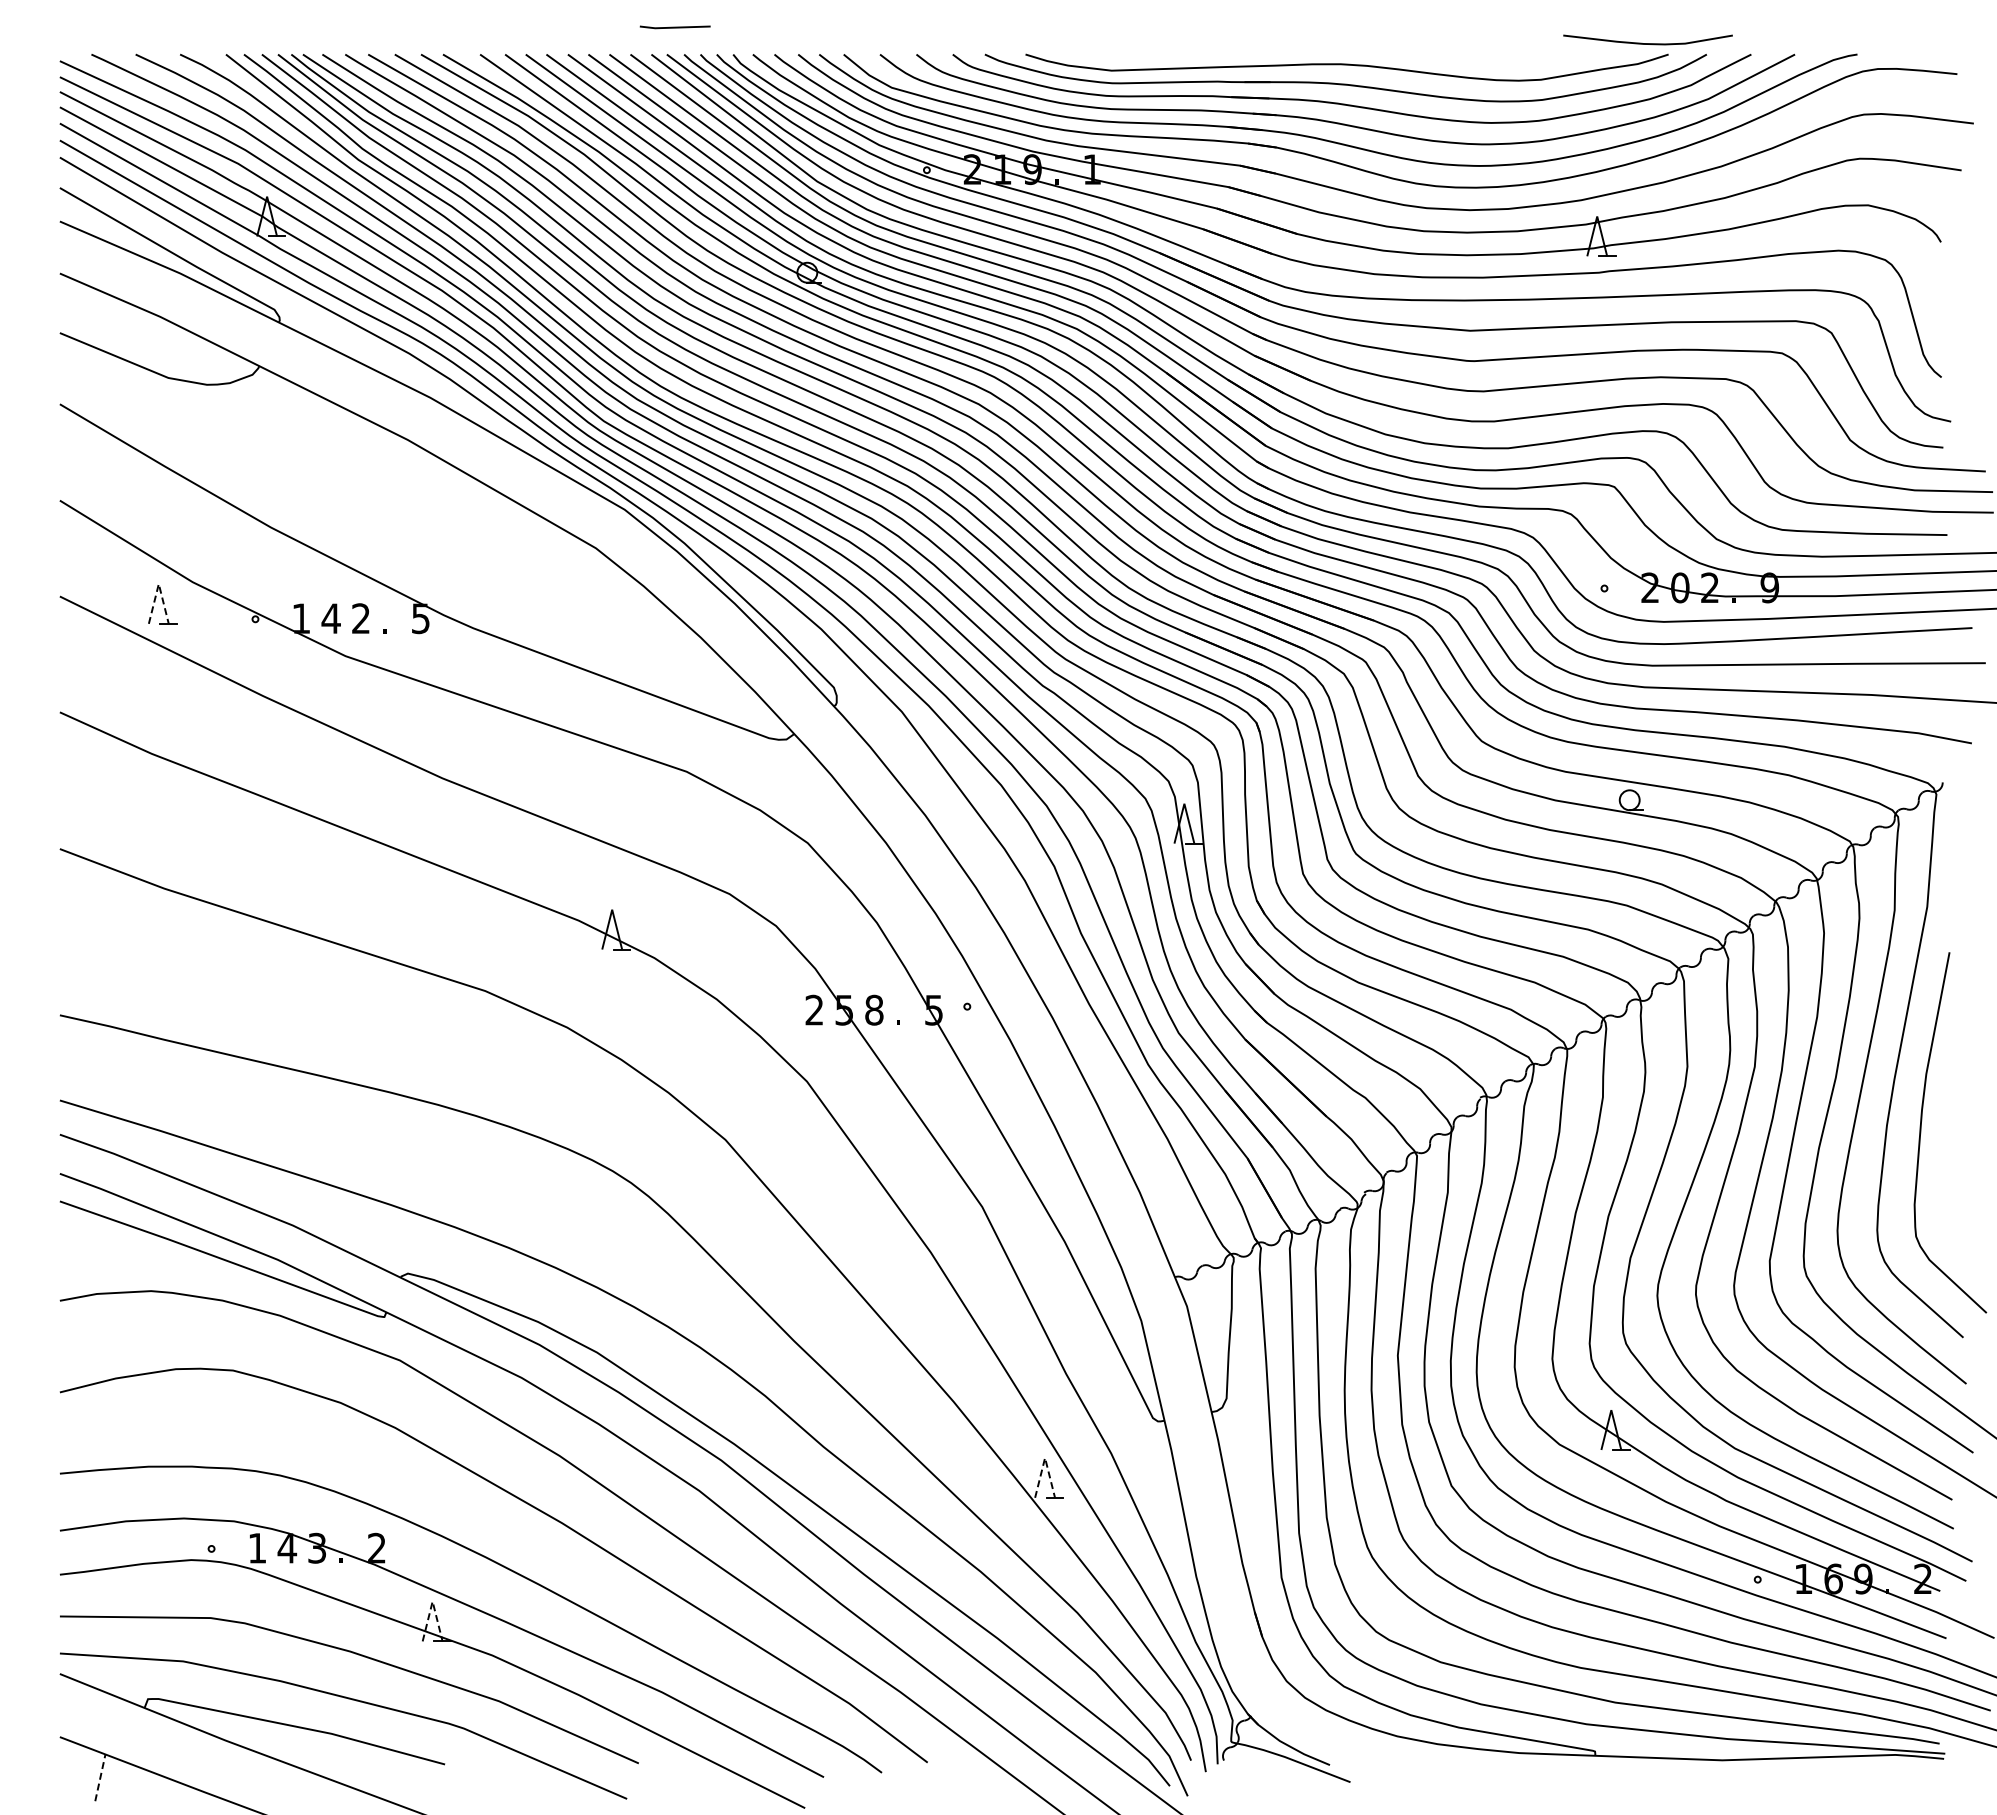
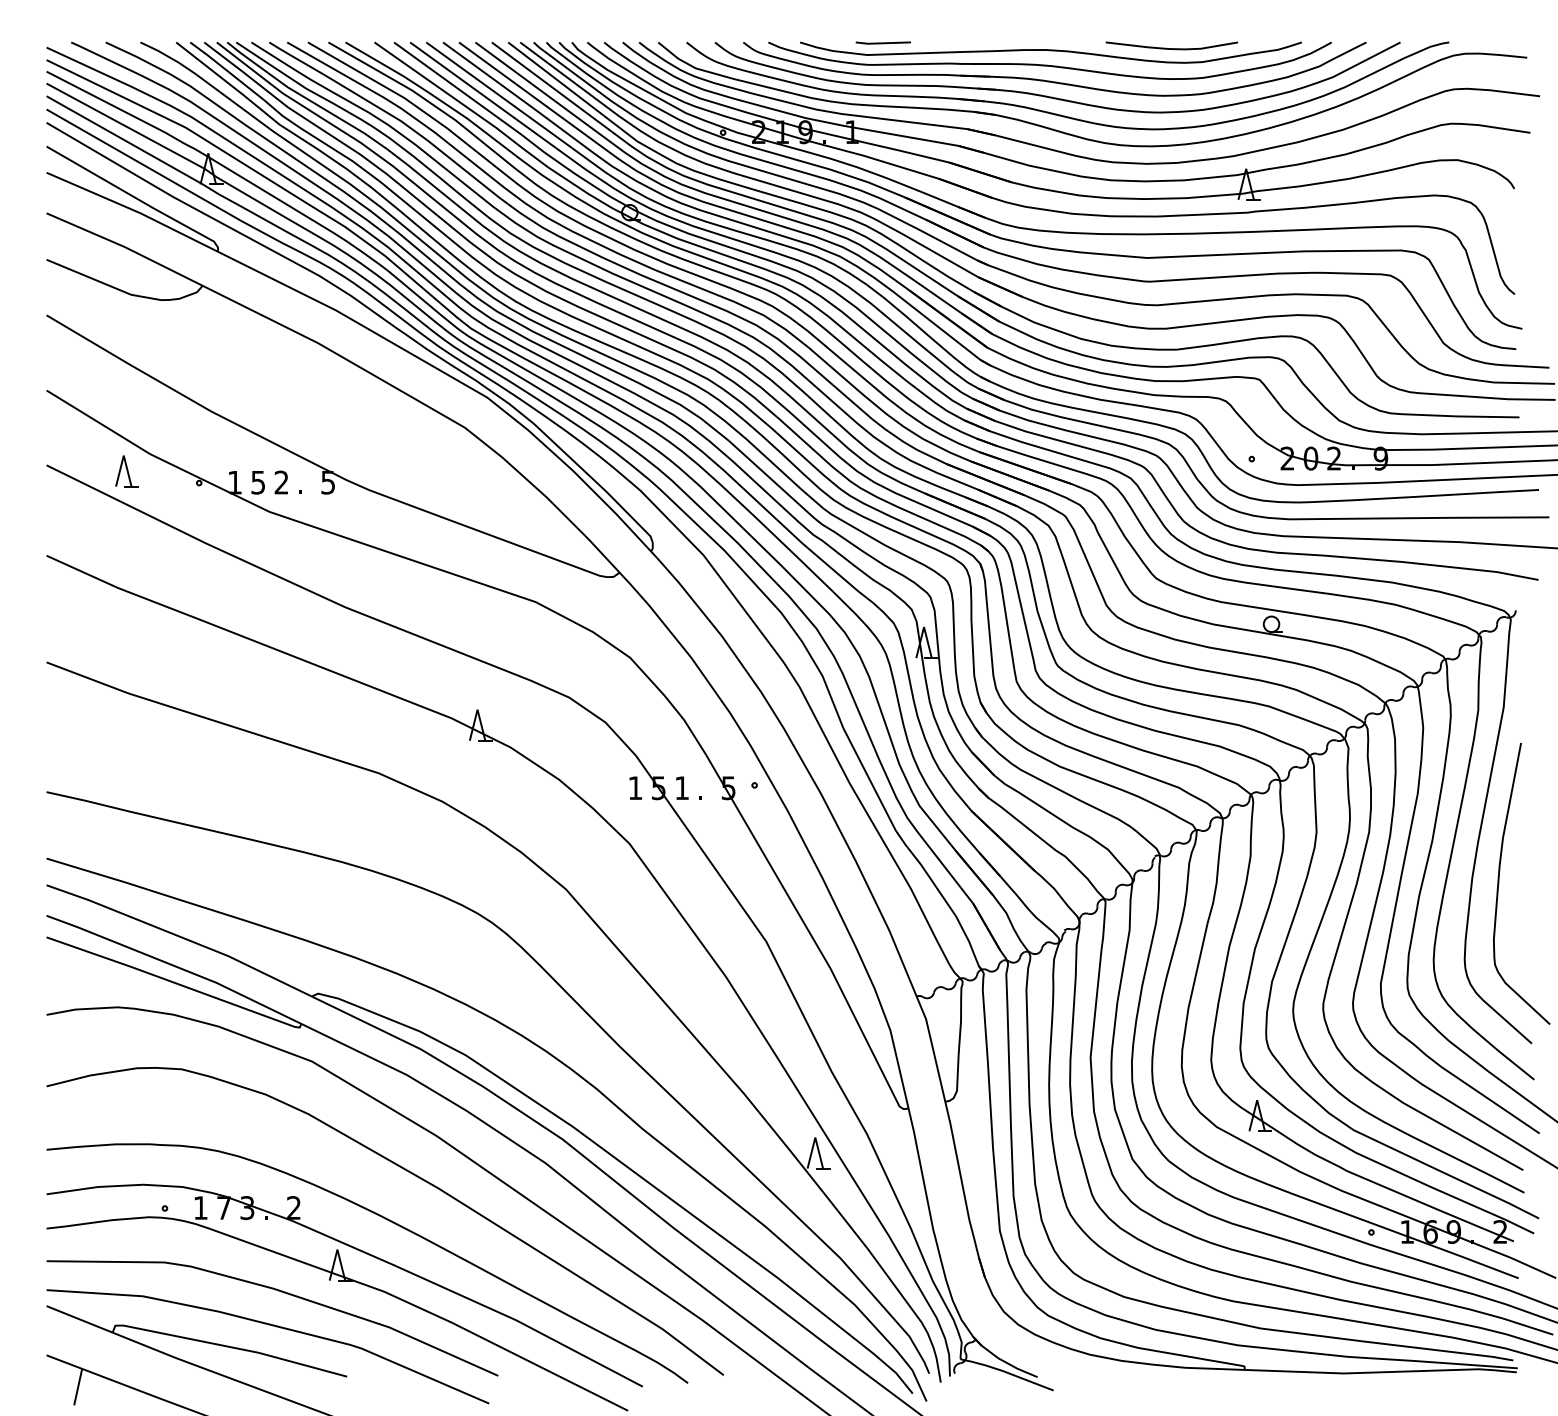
line: (674, 27) -> (882, 43), moved
curve: (1647, 43) -> (1171, 48), moved
line: (158, 584) -> (123, 455), dashed -> solid
text: (330, 618) -> (257, 482), 4 -> 5
text: (813, 1009) -> (634, 787), 2 -> 1
text: (874, 1009) -> (682, 787), 8 -> 1
line: (1045, 1457) -> (815, 1137), dashed -> solid
text: (287, 1548) -> (224, 1208), 4 -> 7
line: (432, 1601) -> (337, 1249), dashed -> solid
line: (100, 1777) -> (78, 1386), dashed -> solid

